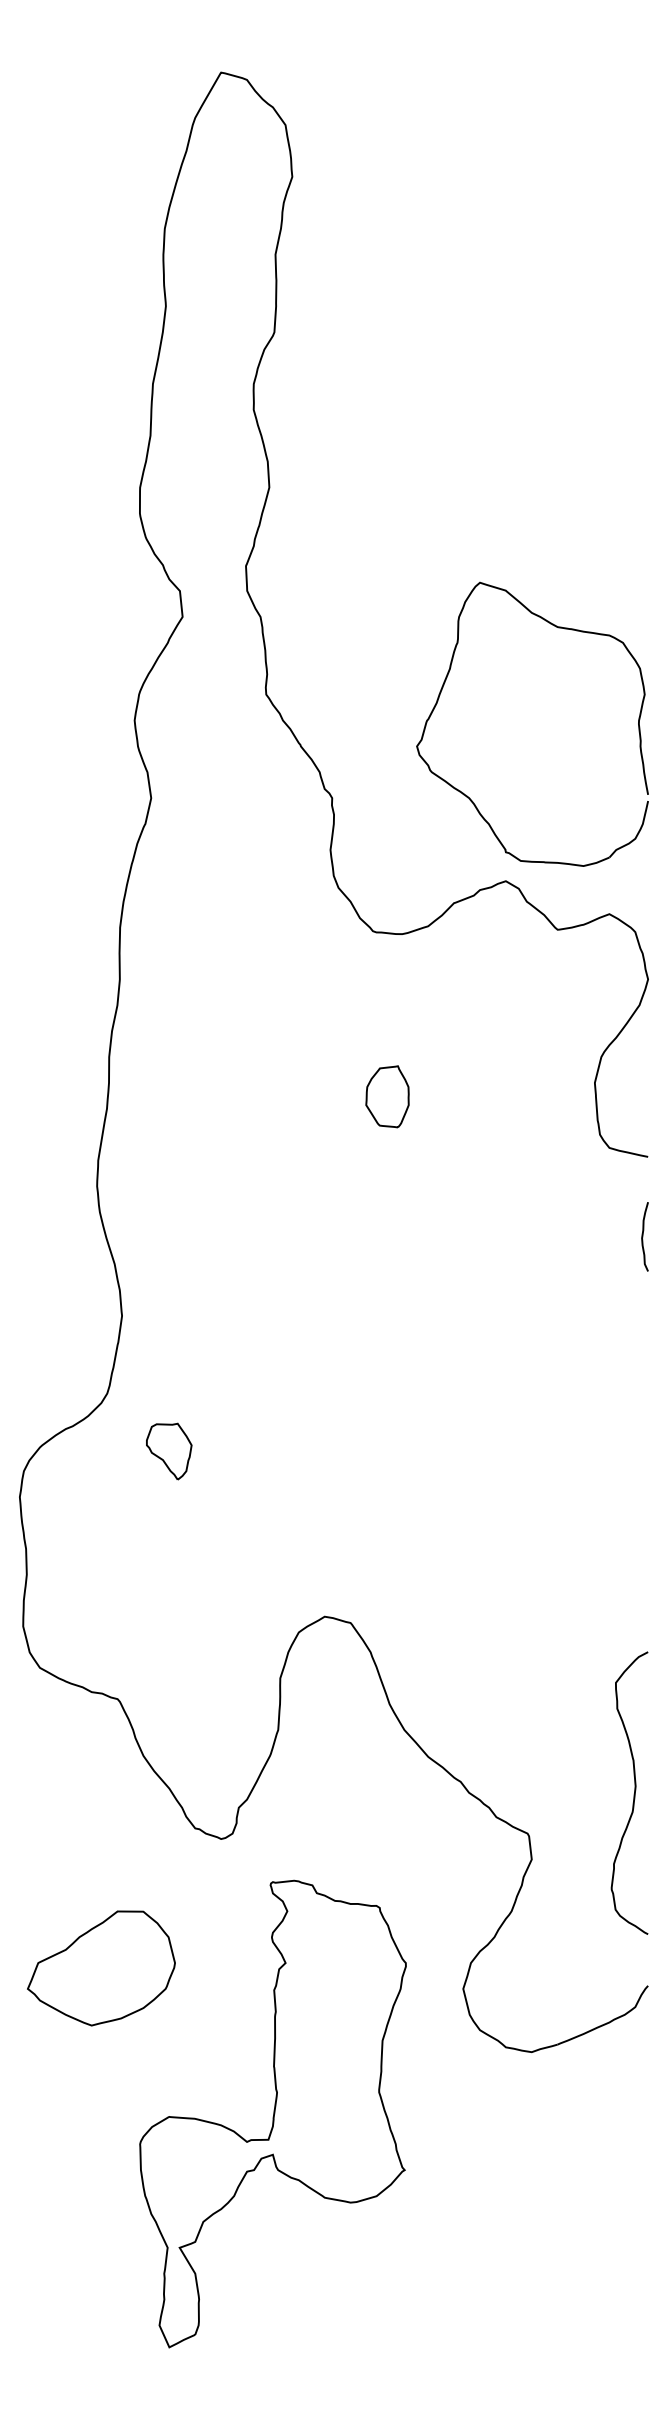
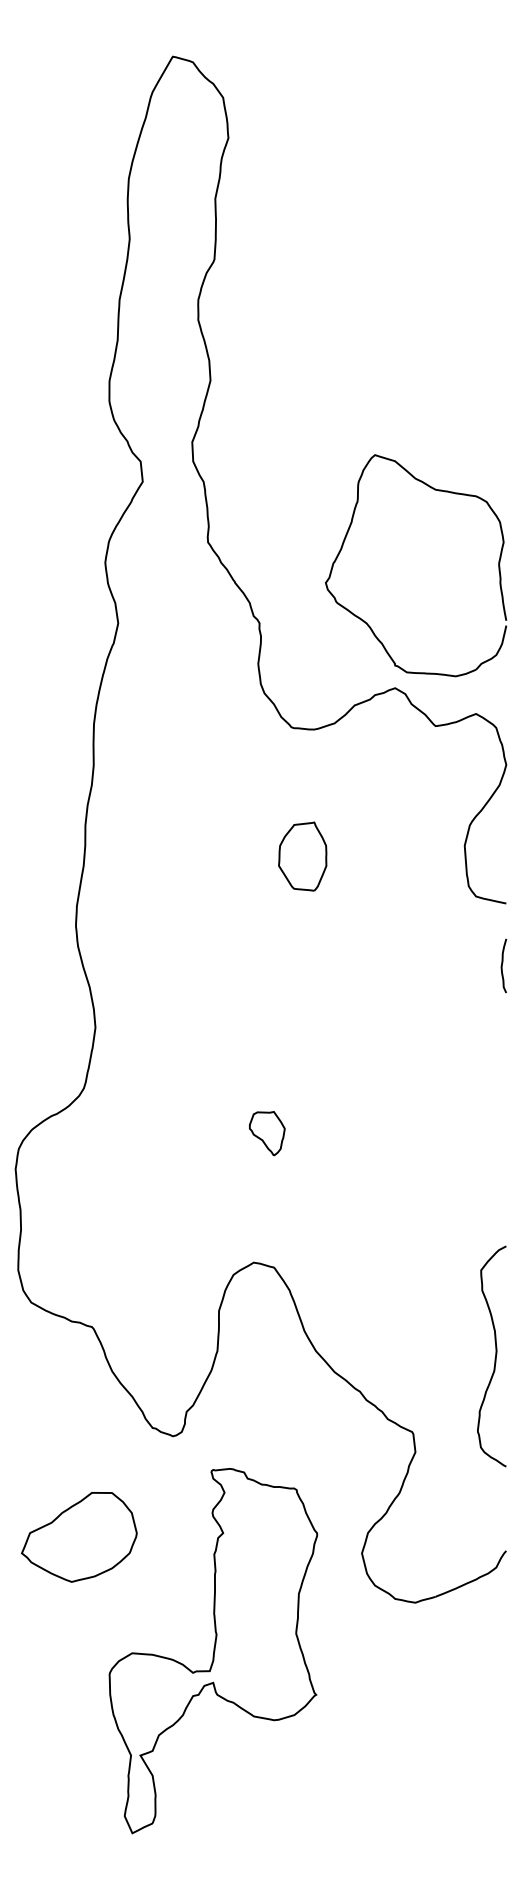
part: (387, 1096) -> (302, 856), size x1.43
part: (169, 1451) -> (267, 1133), moved
curve: (632, 1795) -> (494, 1358), moved

